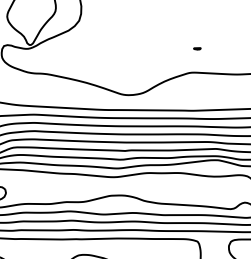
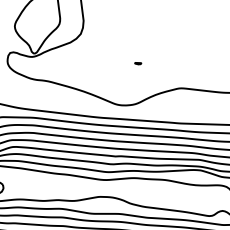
part: (197, 48) -> (138, 63), moved

